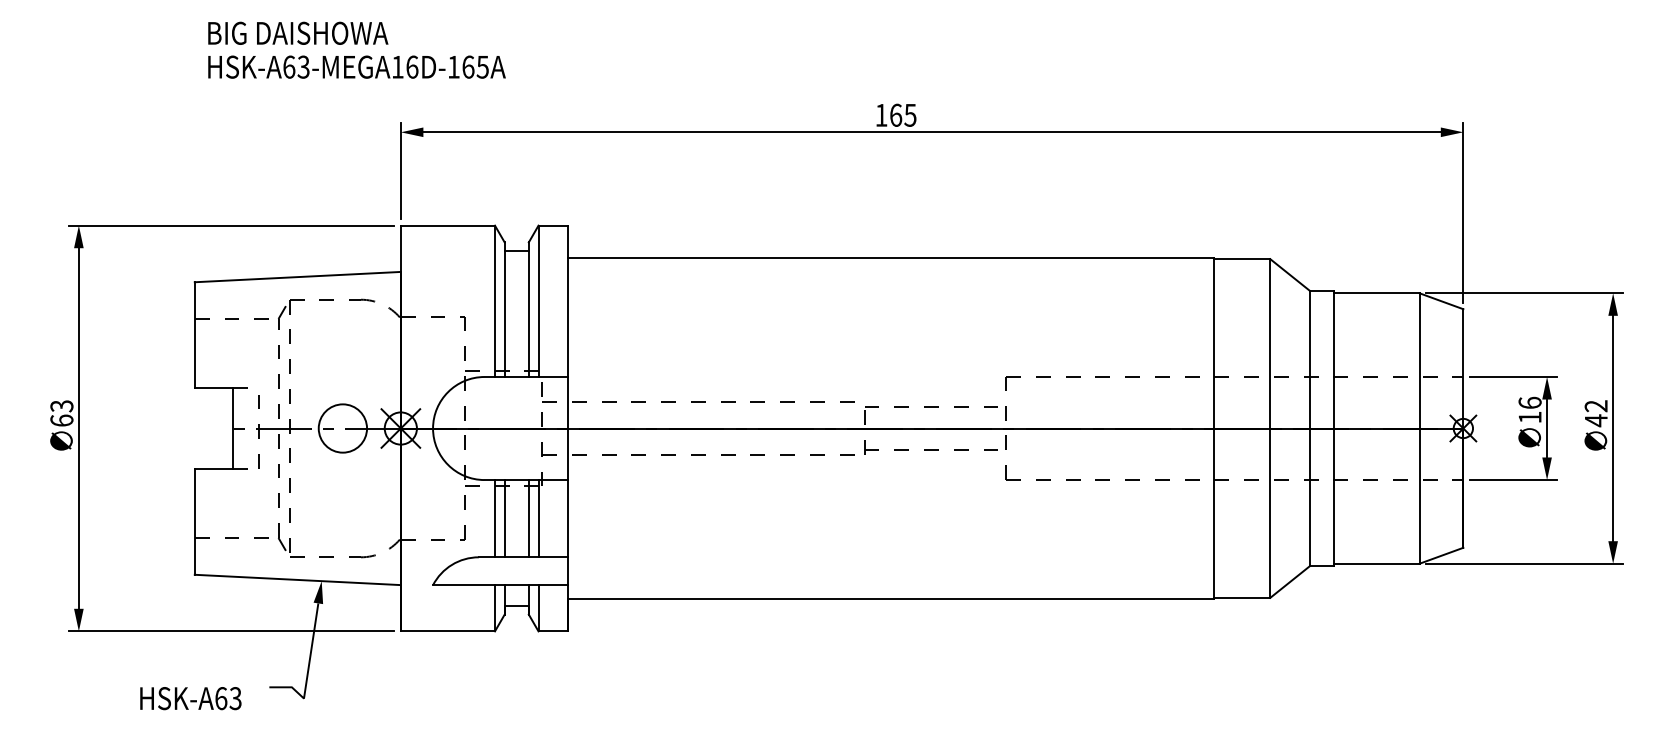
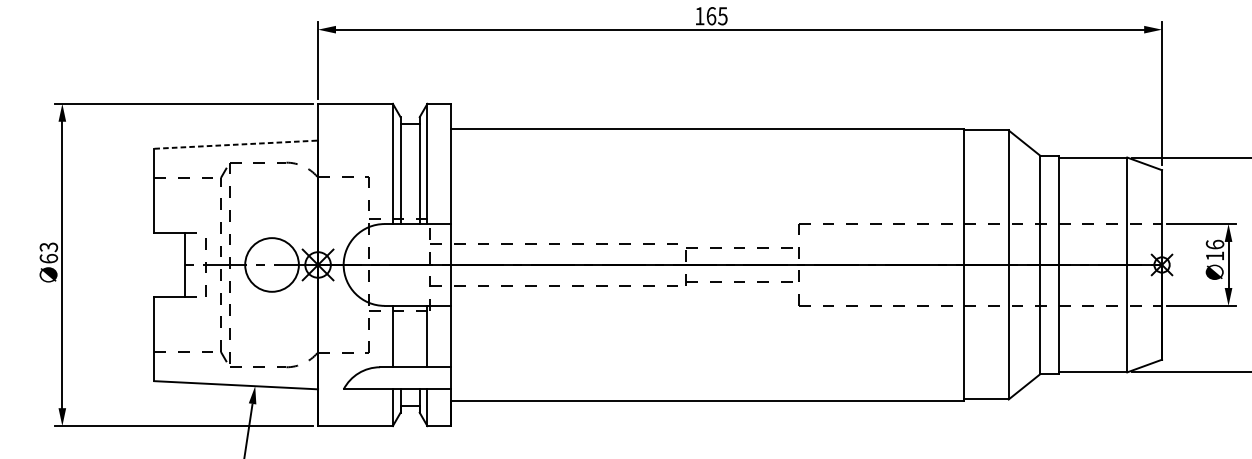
line: (298, 277) -> (236, 145), solid -> dashed
circle: (342, 428) -> (271, 264), size x1.4
line: (504, 518) -> (400, 336), removed
line: (528, 518) -> (419, 336), removed

